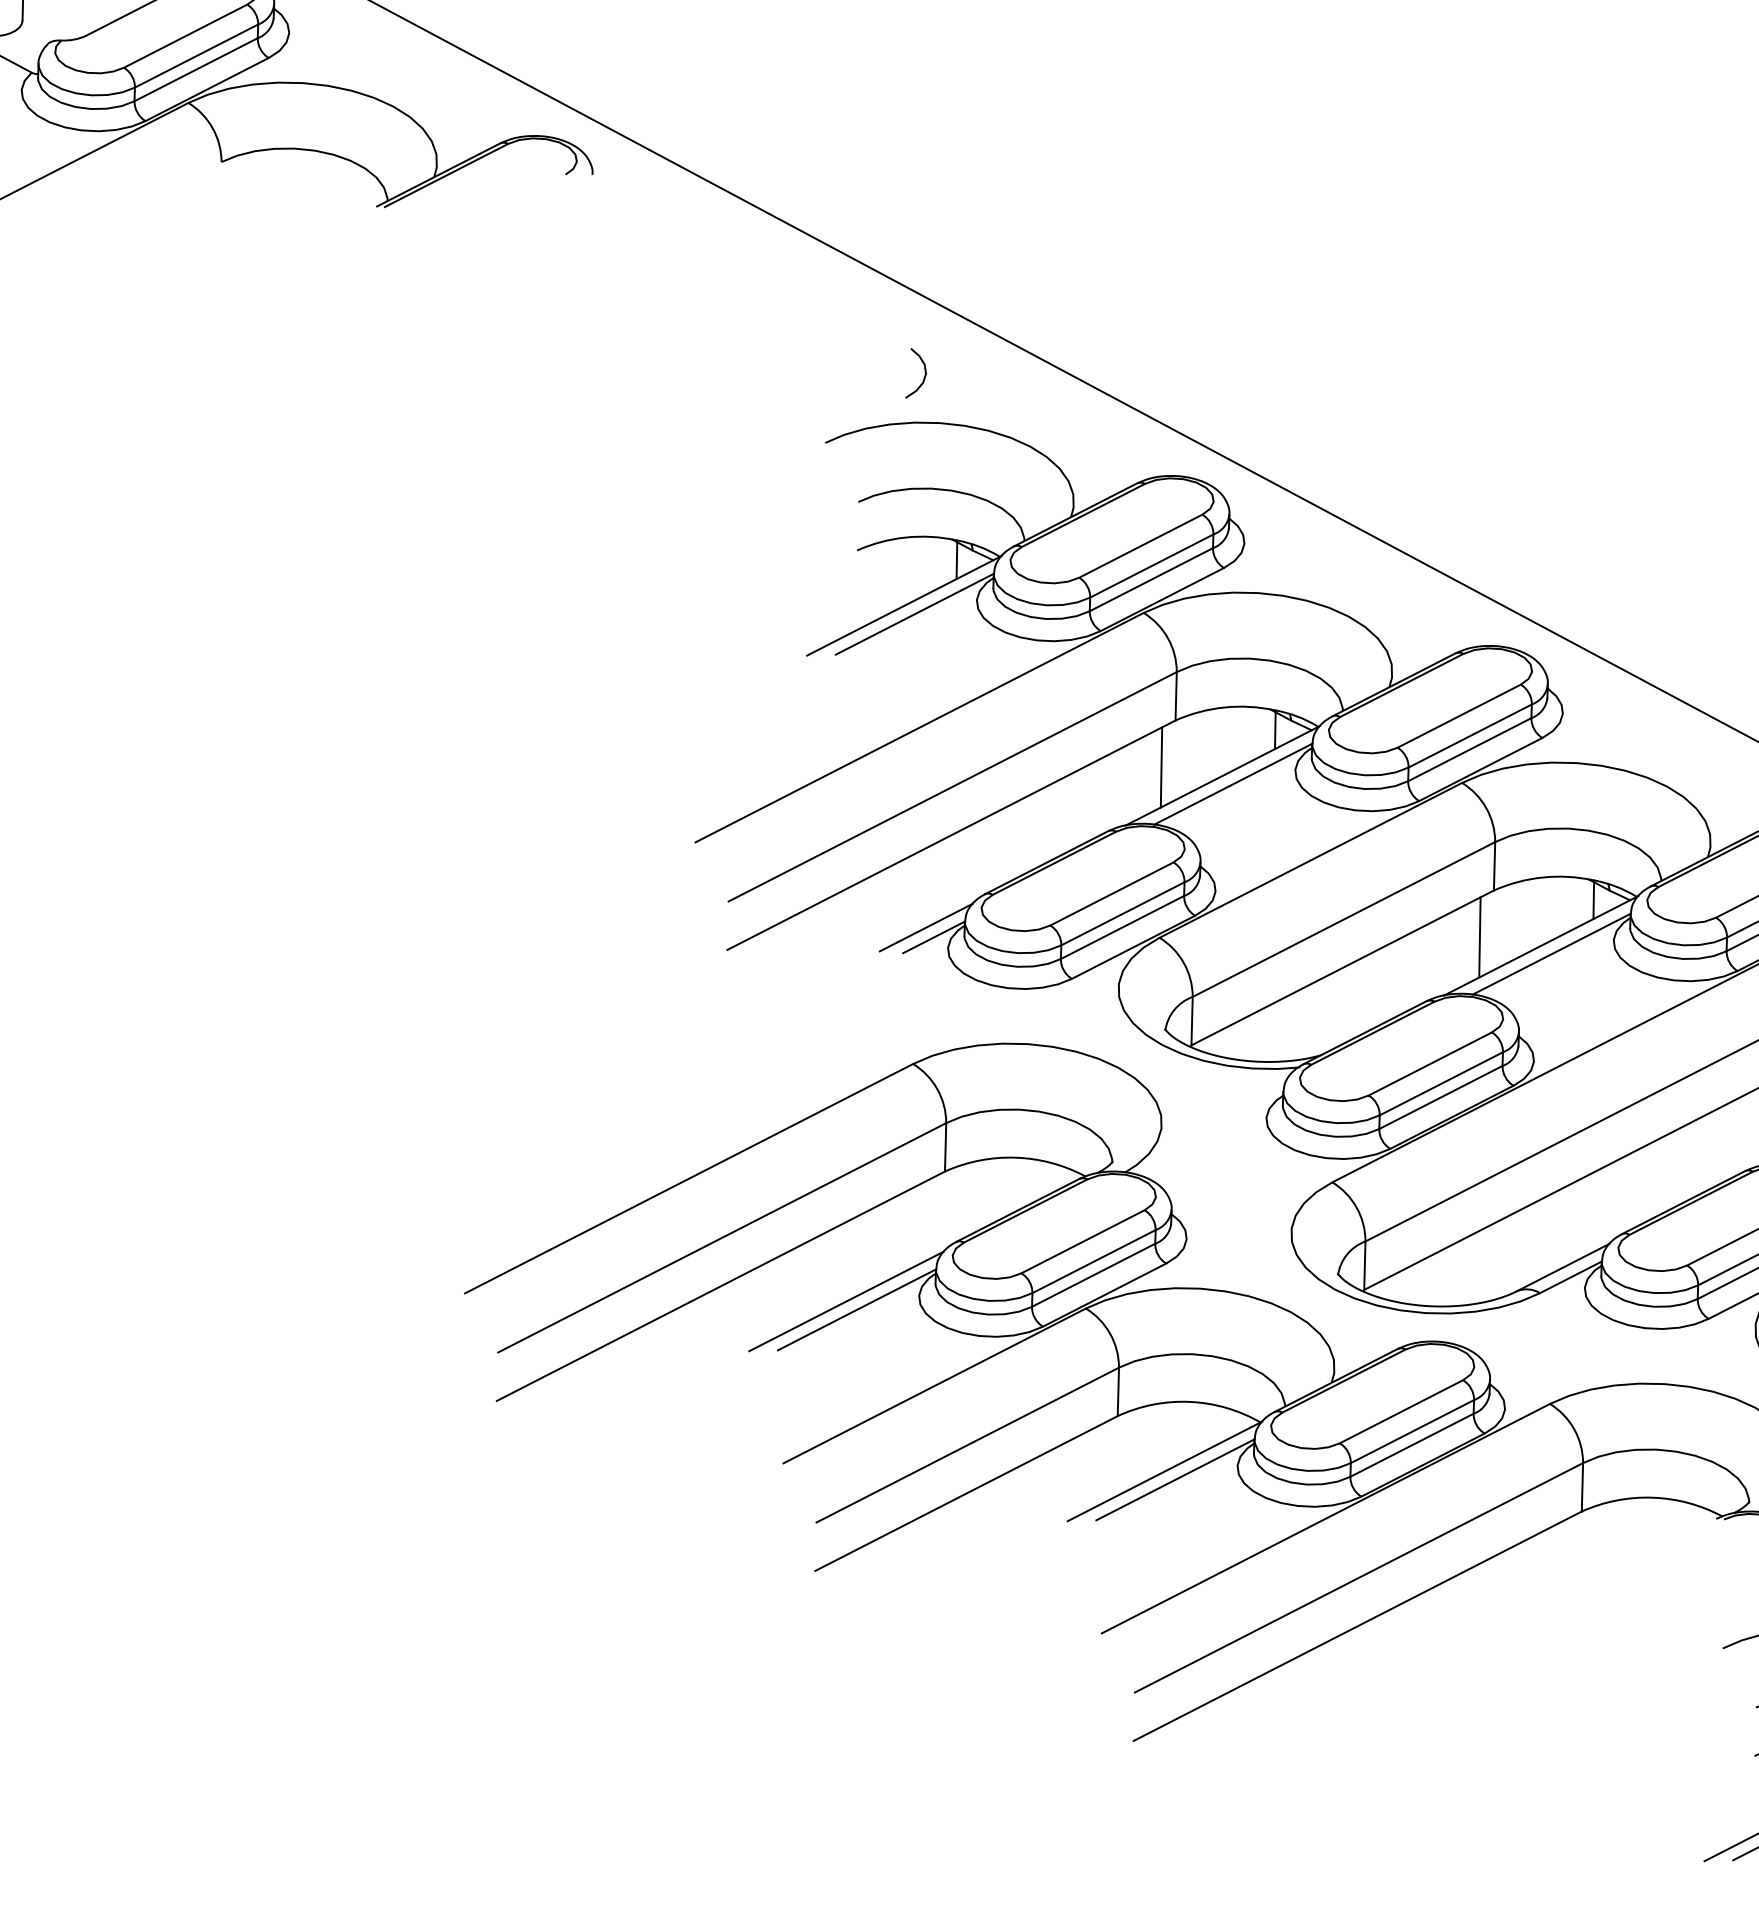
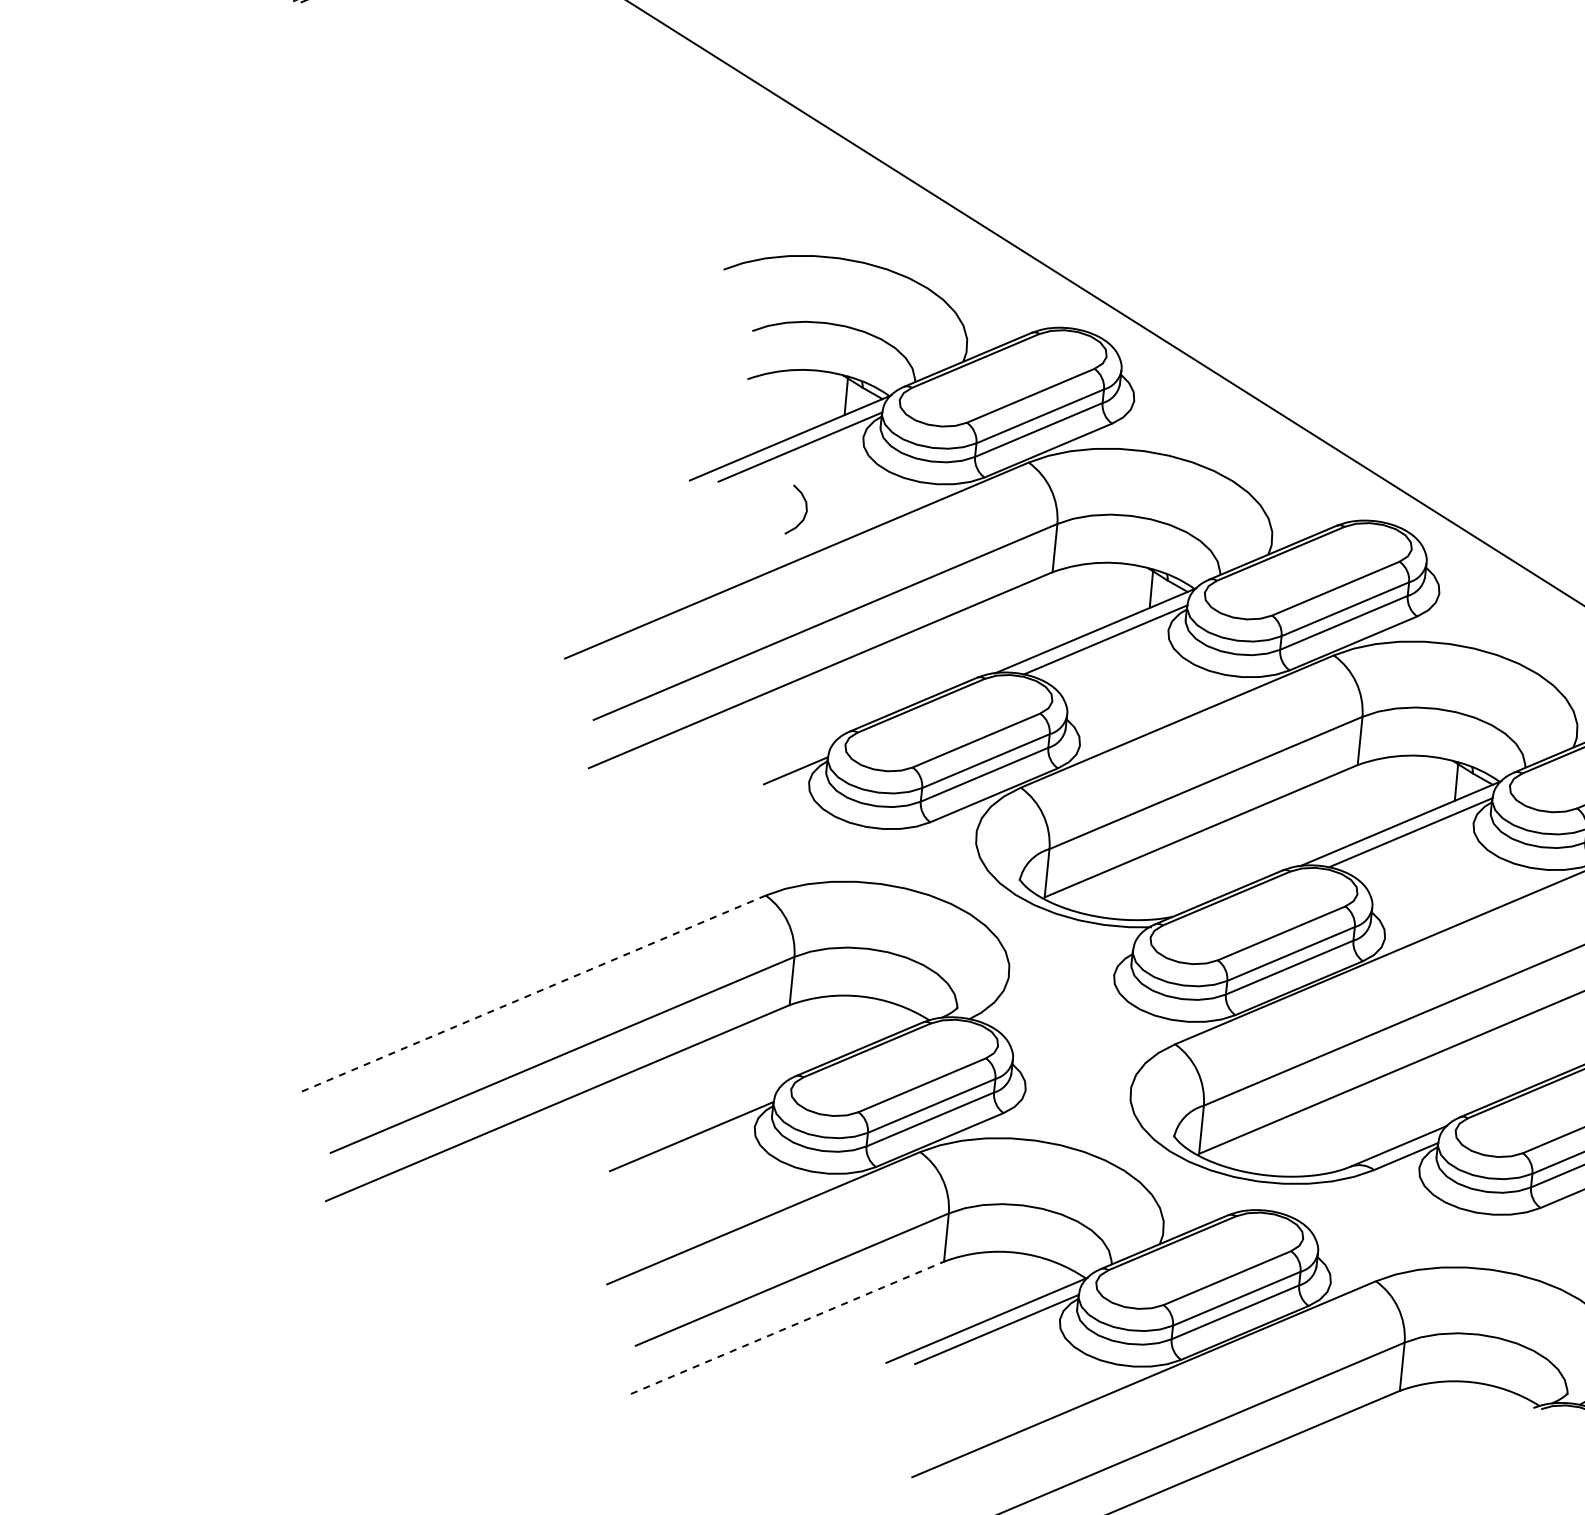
curve: (923, 377) -> (804, 514), moved
line: (1161, 767) -> (1035, 618), removed
line: (925, 927) -> (788, 760), removed
line: (1479, 937) -> (1339, 810), removed
line: (689, 1178) -> (534, 993), solid -> dashed
line: (846, 1301) -> (681, 1127), removed
line: (966, 1493) -> (787, 1327), solid -> dashed

